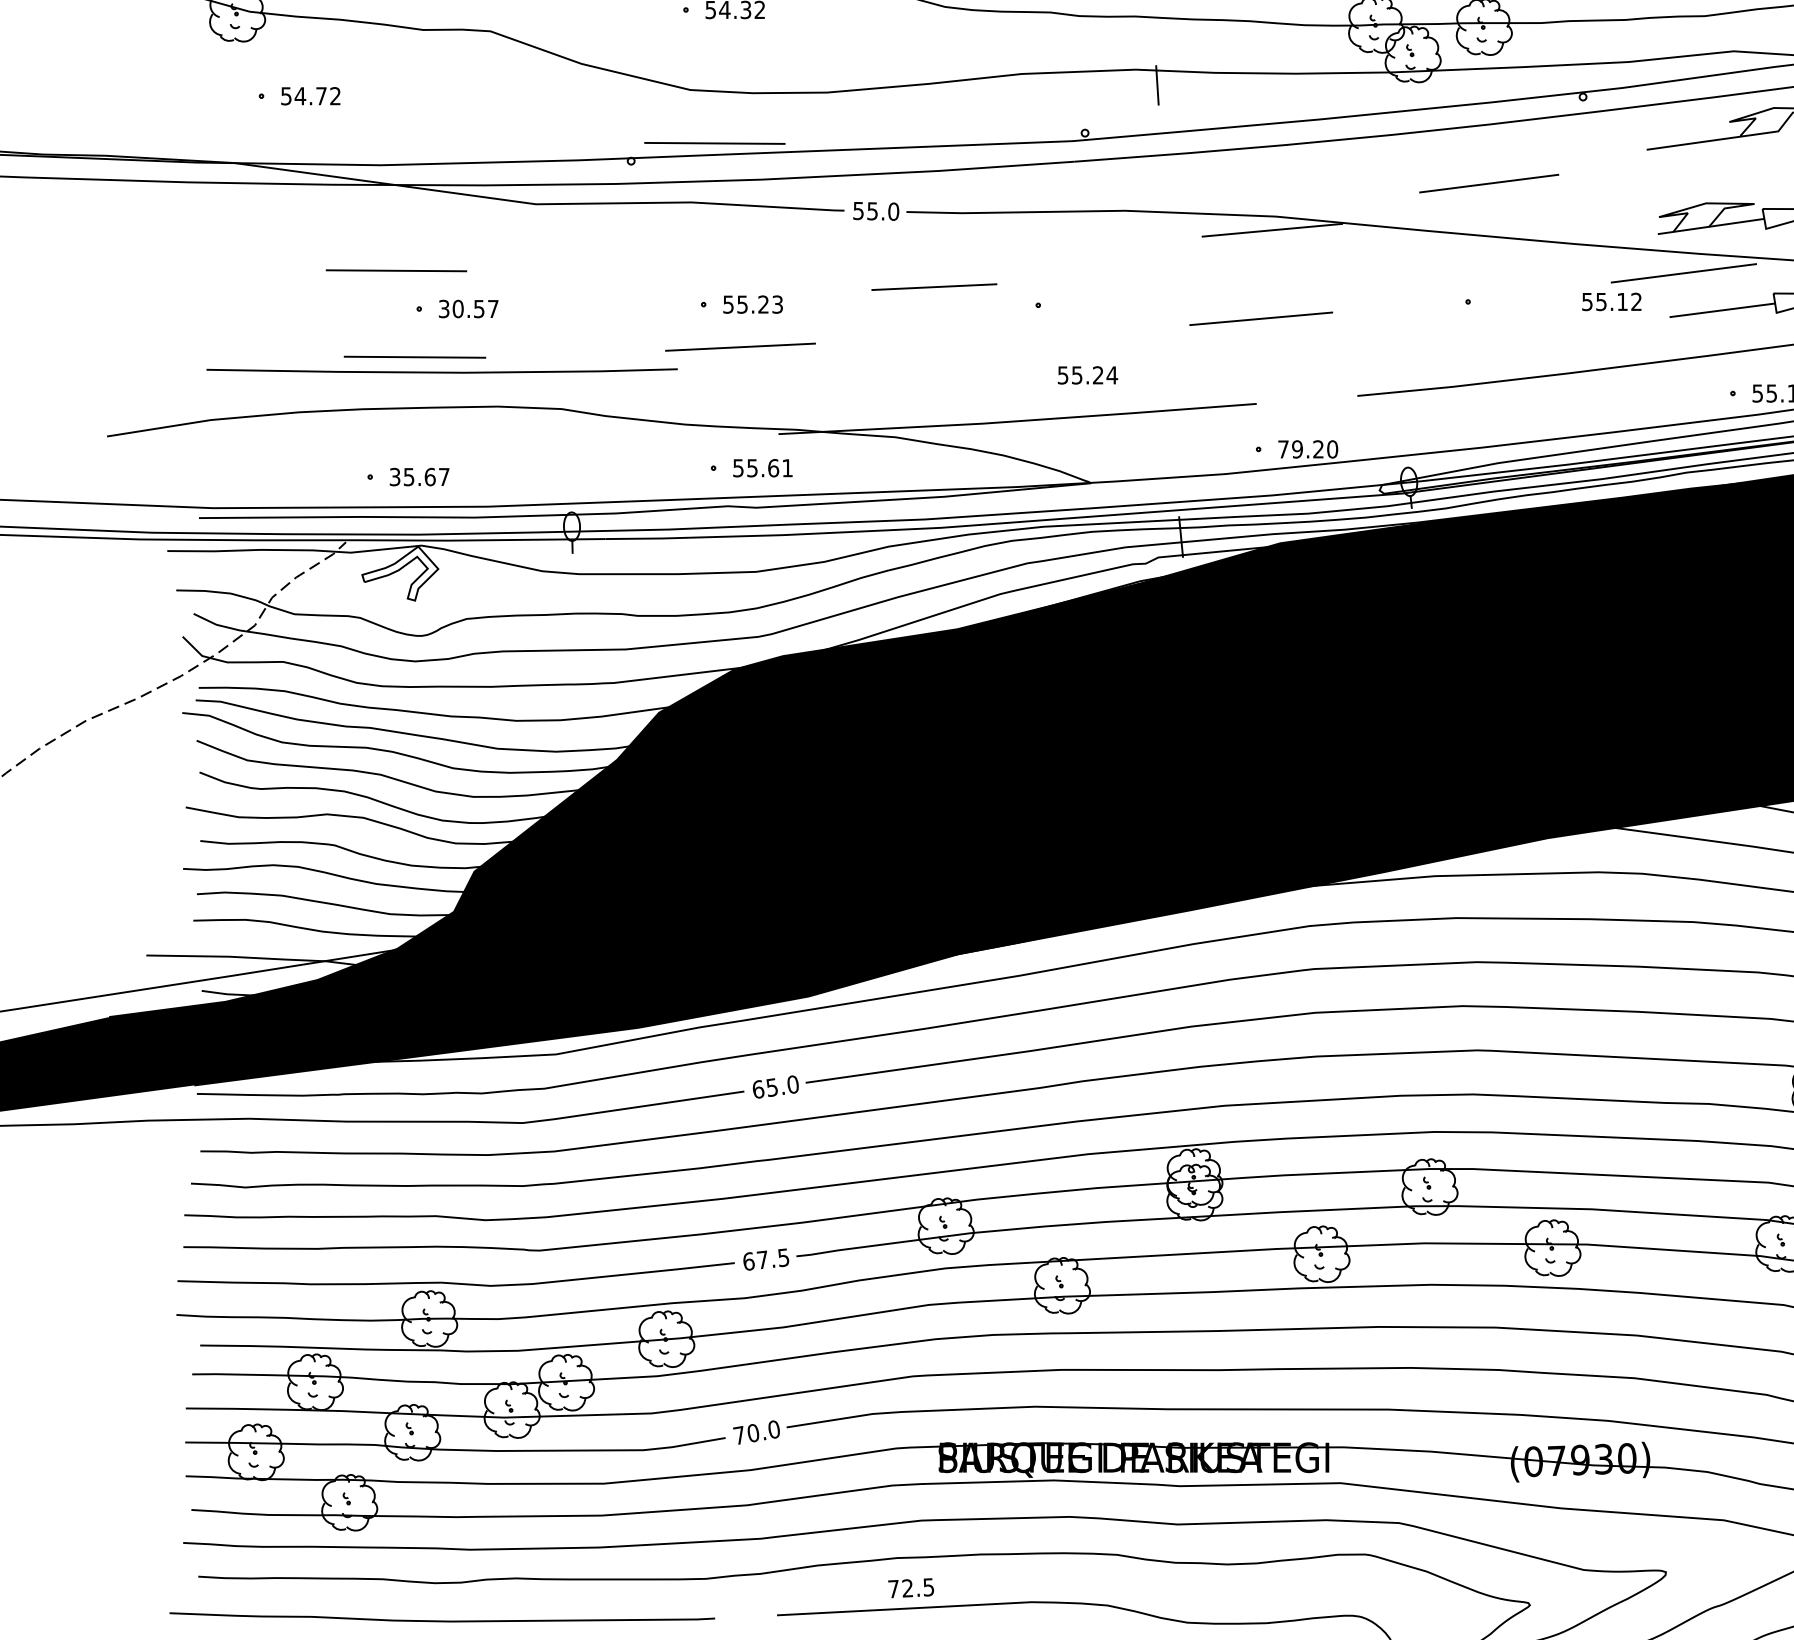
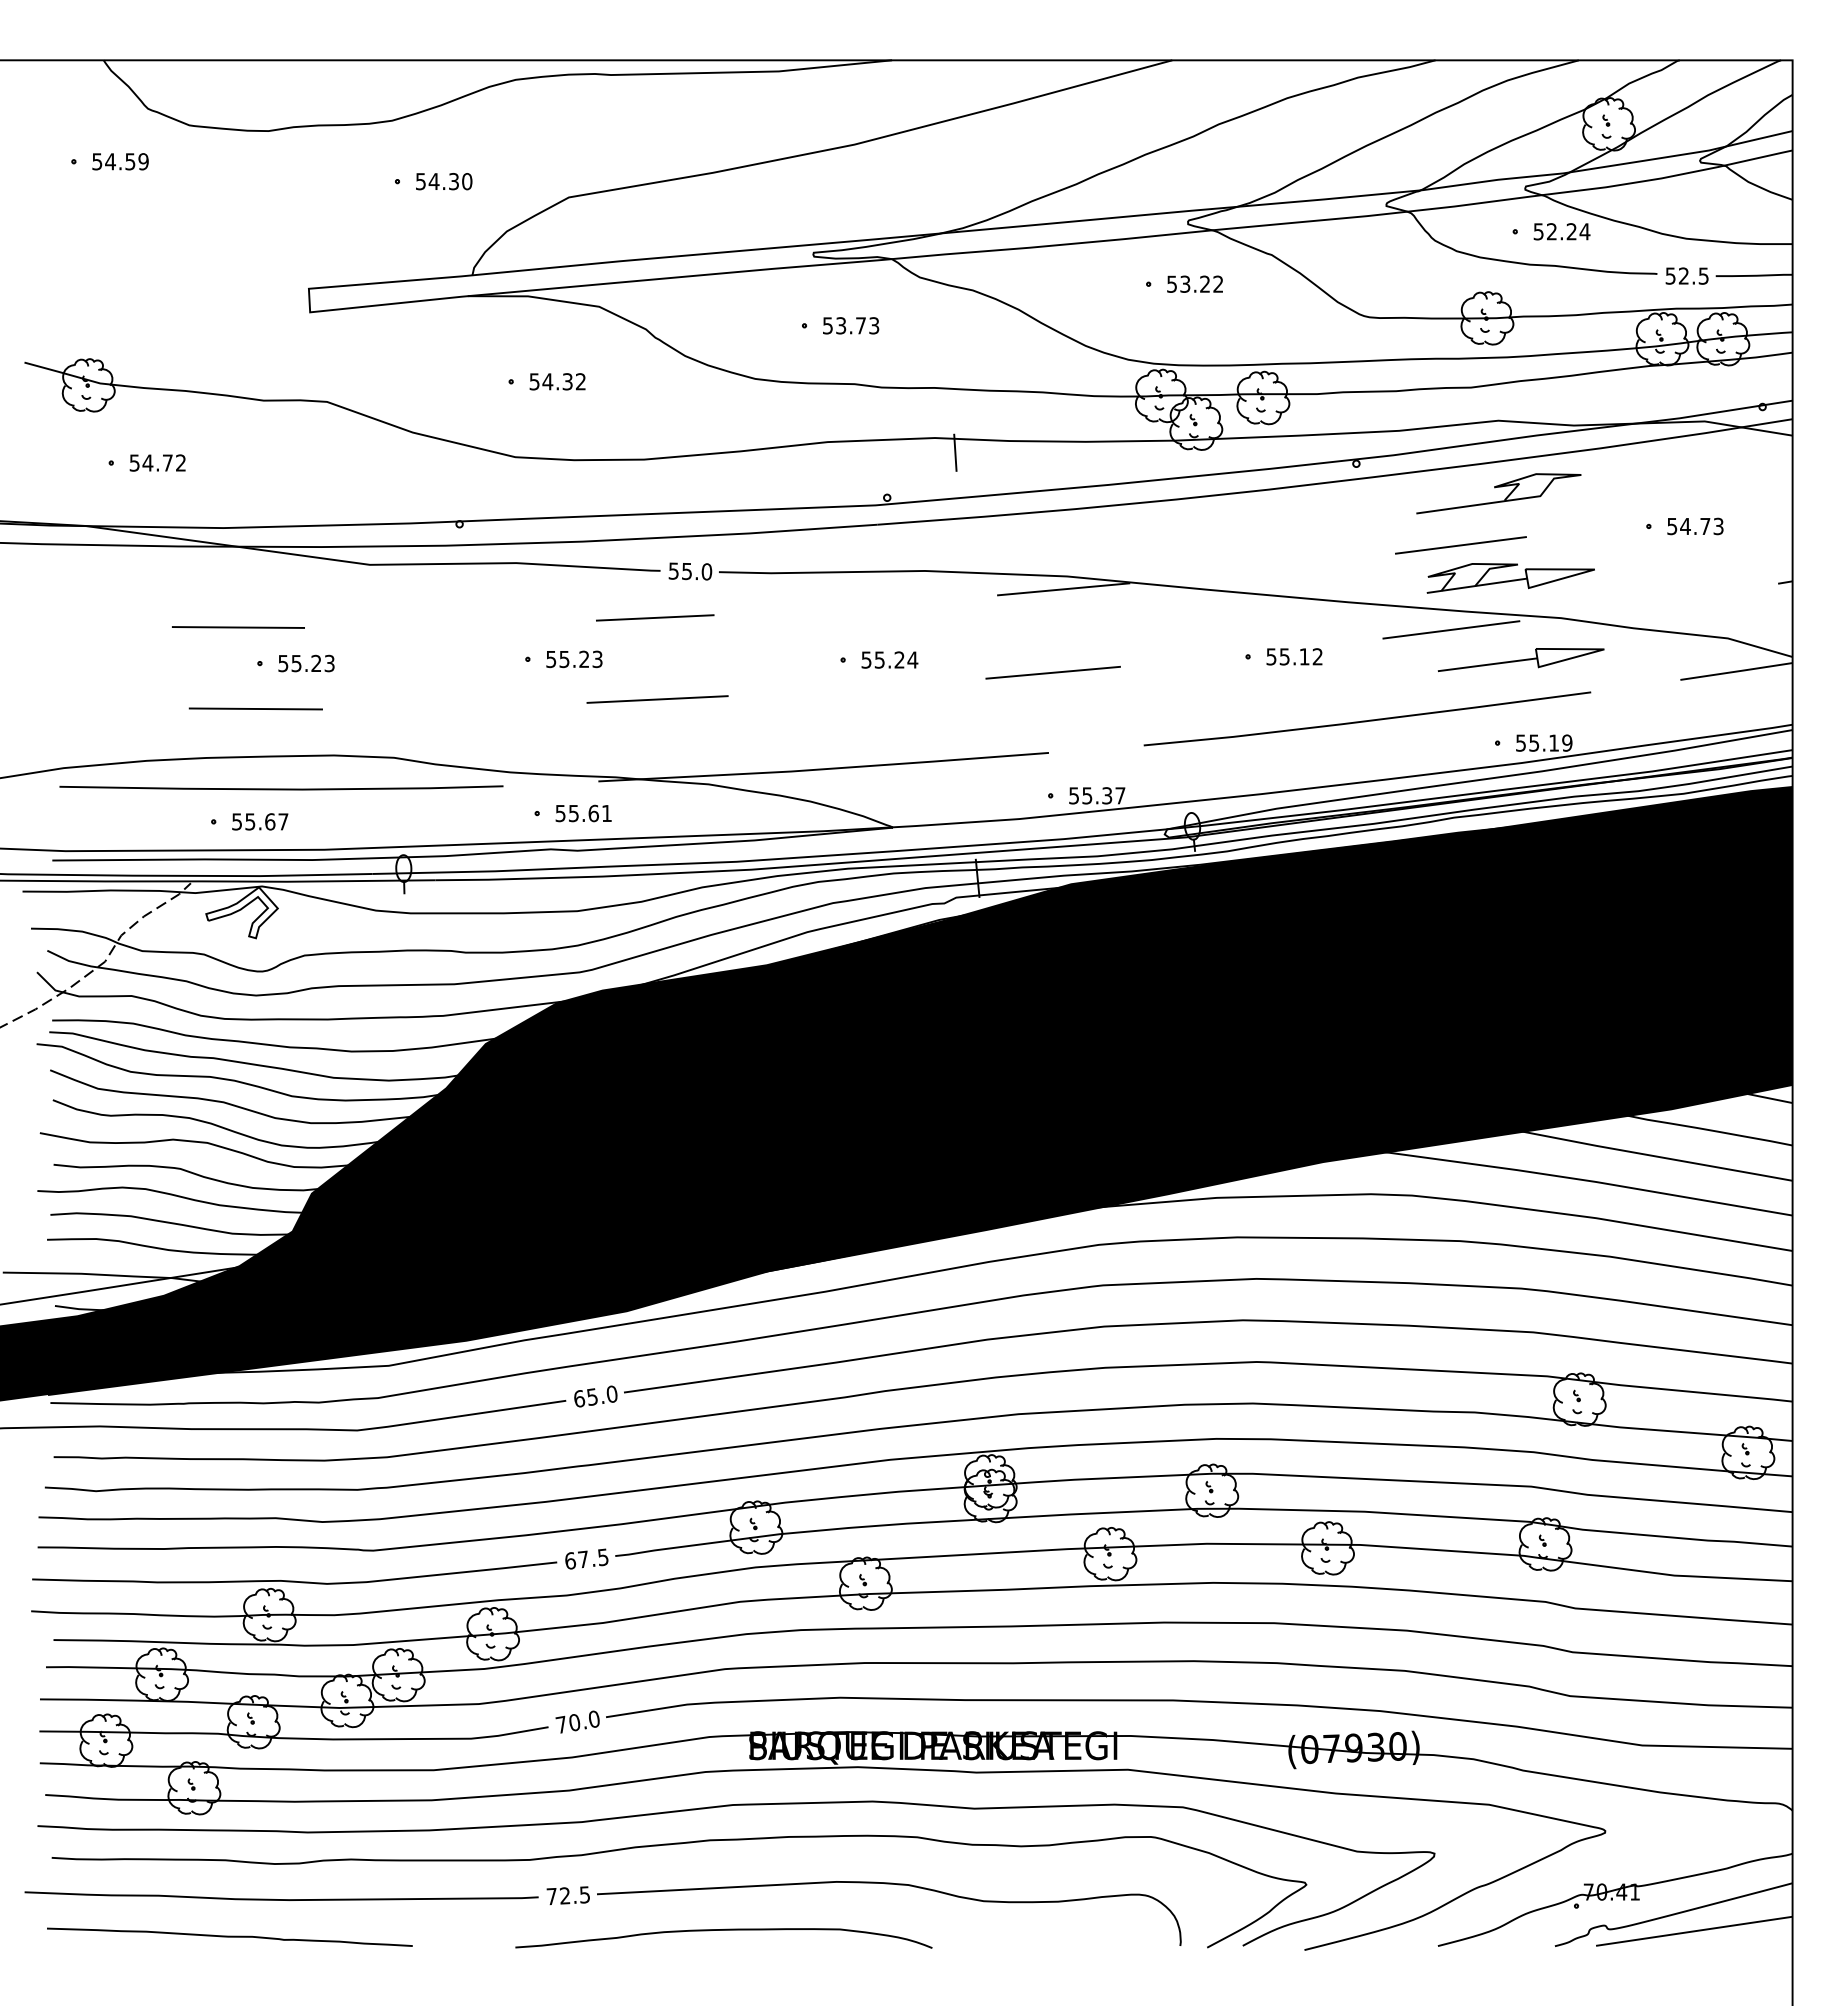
line: (714, 143) -> (538, 507), removed
line: (1488, 183) -> (1460, 545), moved
line: (934, 286) -> (655, 617), moved
text: (1611, 301) -> (1294, 656), moved
text: (468, 308) -> (306, 663), 30.57 -> 55.23
line: (740, 347) -> (657, 699), moved
line: (442, 371) -> (281, 788), moved
text: (1087, 374) -> (889, 659), moved
text: (1308, 449) -> (1097, 795), 79.20 -> 55.37
text: (395, 476) -> (237, 821), 35.67 -> 55.67
text: (910, 1587) -> (567, 1895), moved

